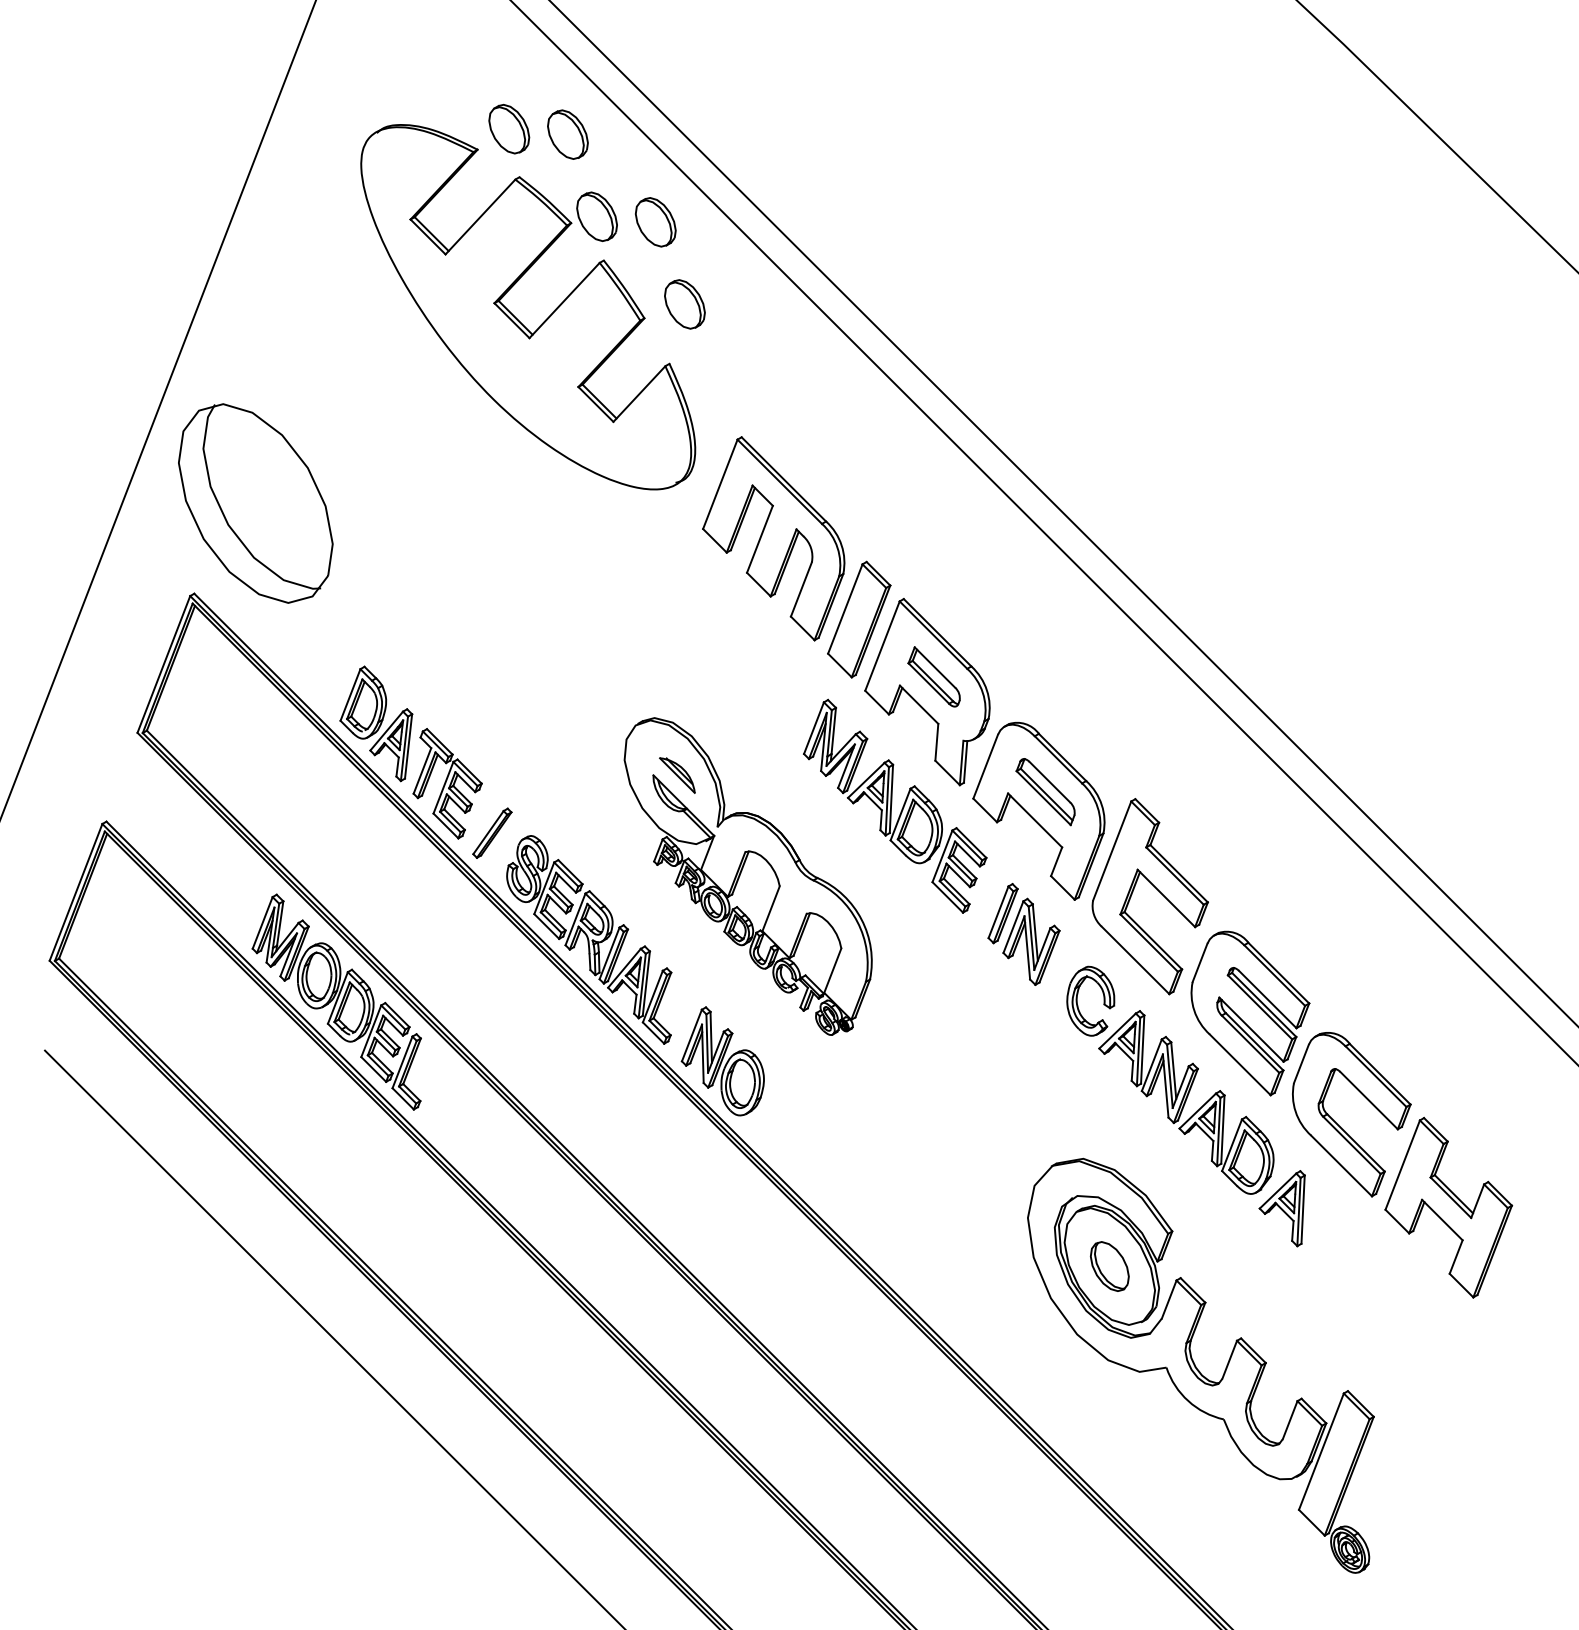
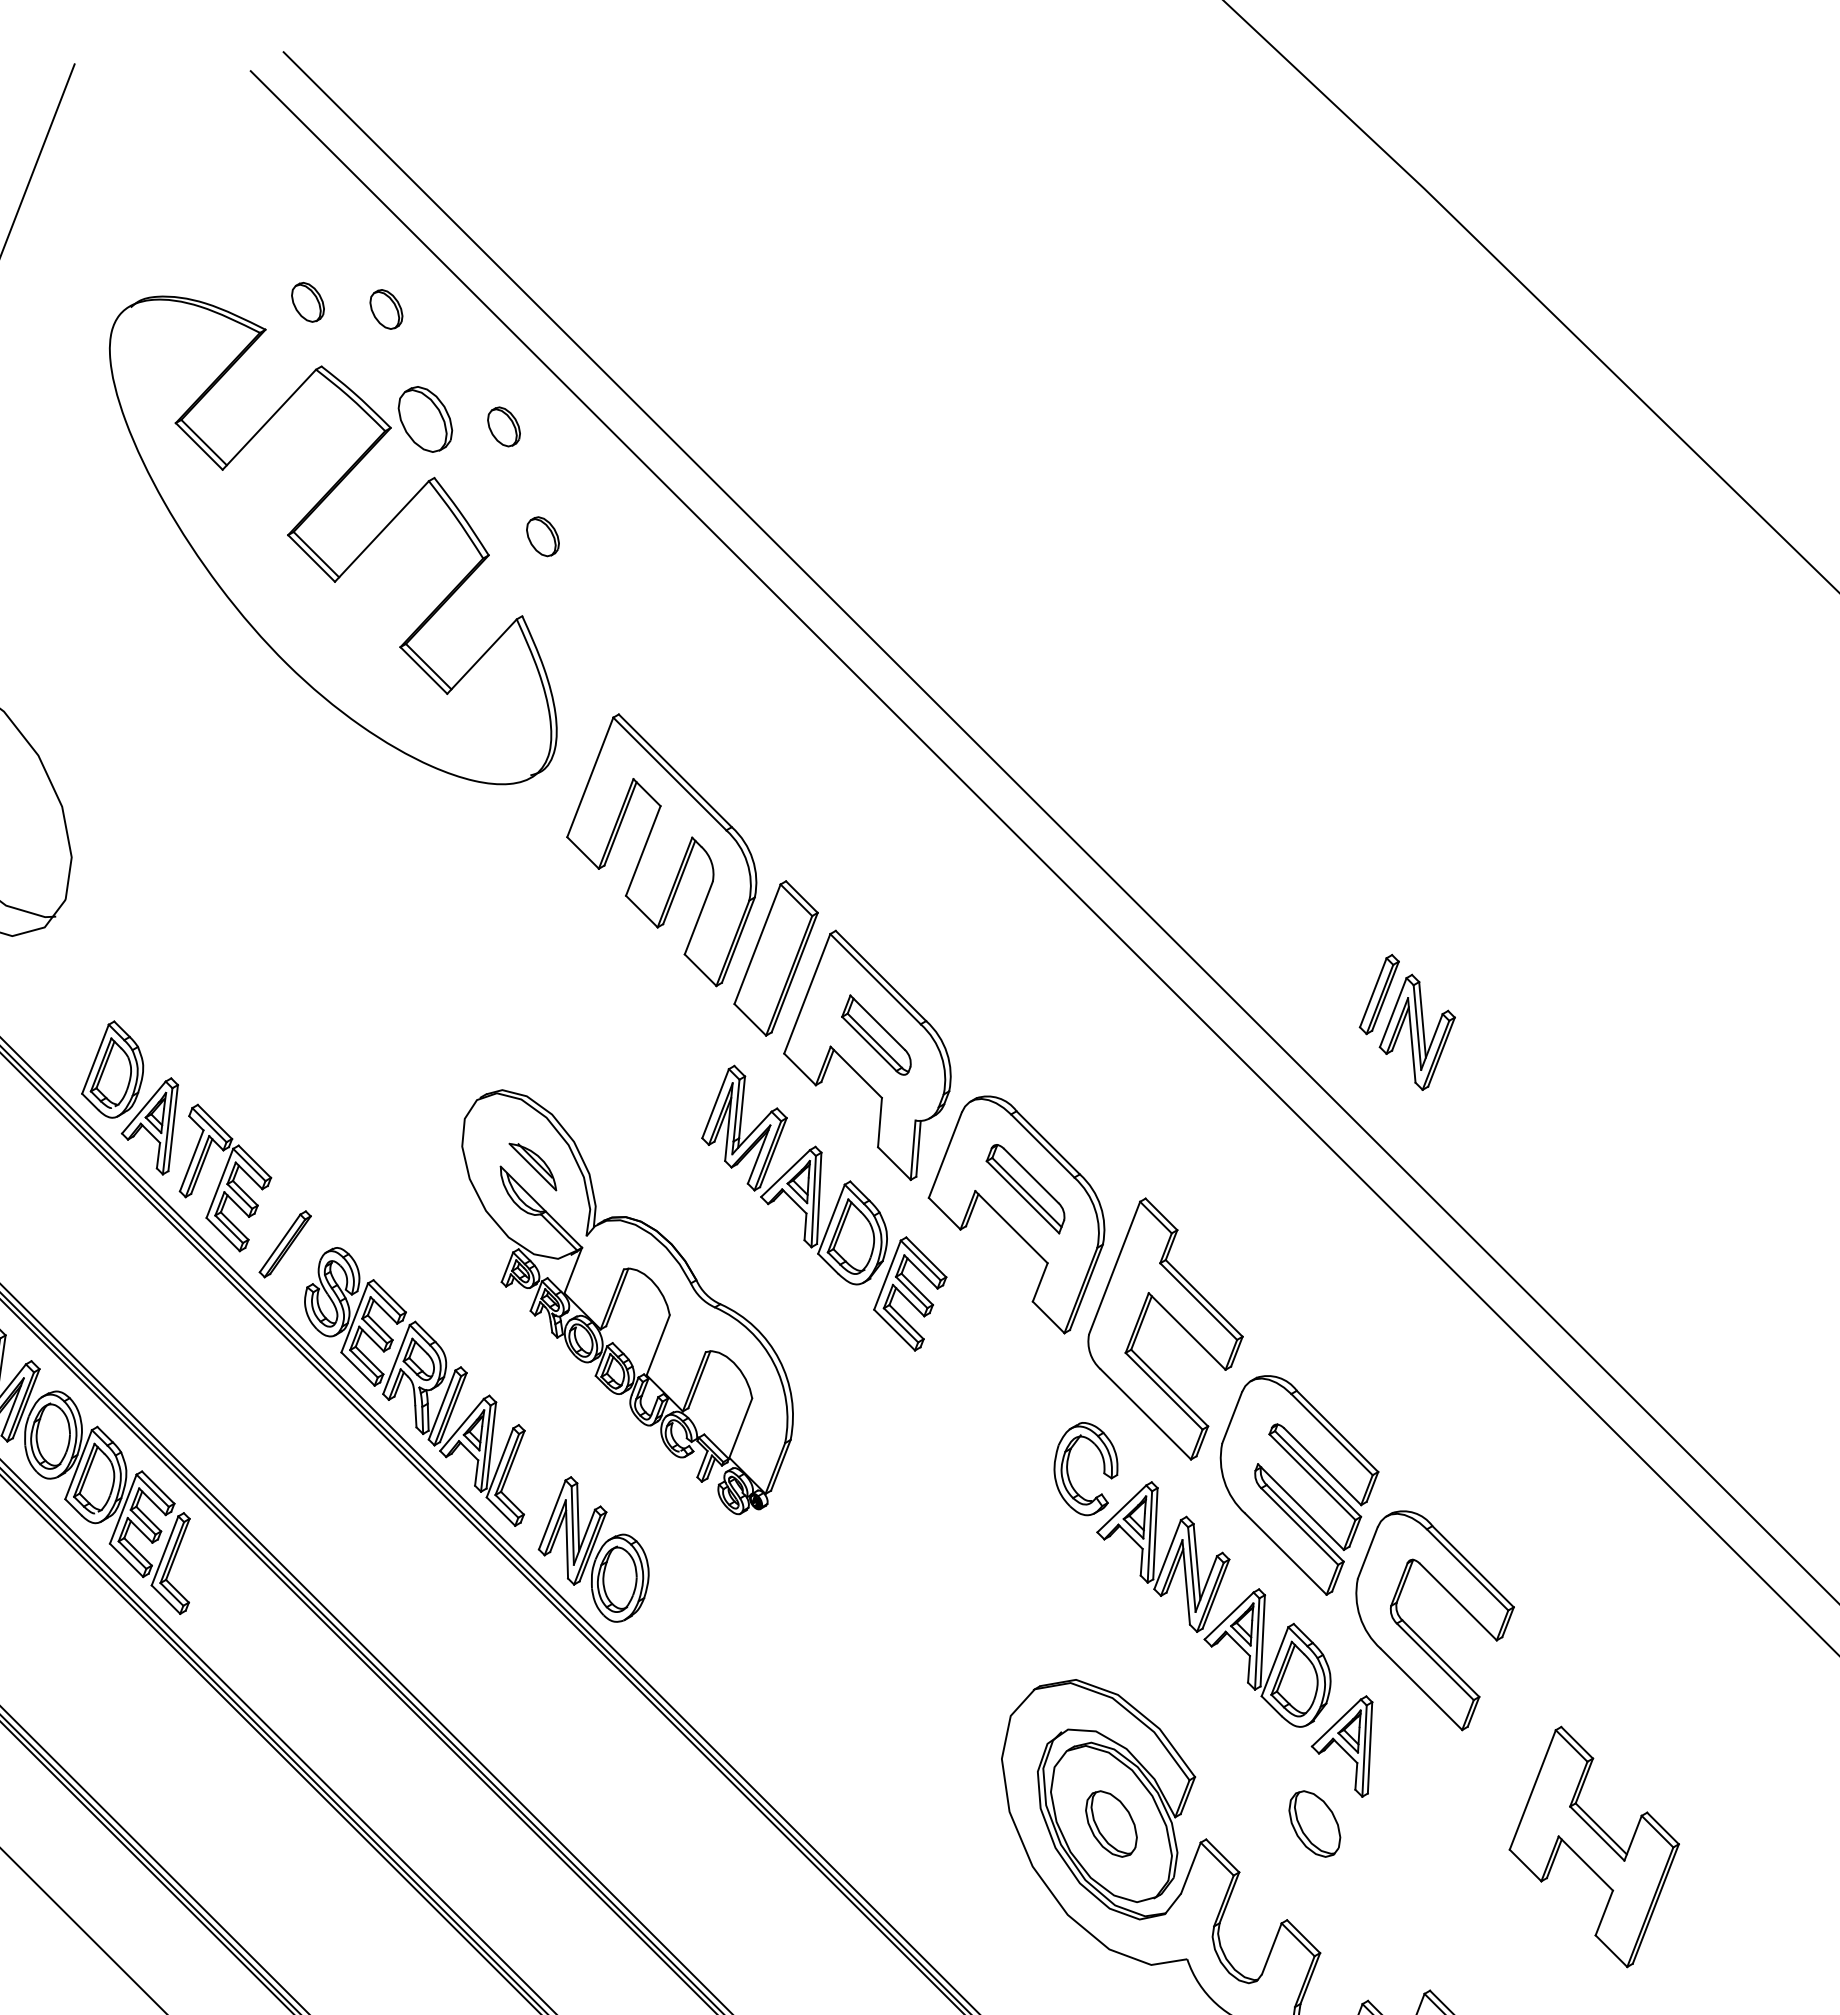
part: (509, 129) -> (308, 302), size x0.6
part: (567, 134) -> (385, 309), size x0.6
part: (655, 222) -> (503, 427), size x0.6
part: (684, 304) -> (542, 536), size x0.6
part: (1023, 934) -> (1406, 1022), moved
part: (1448, 1207) -> (1594, 1846), moved
part: (1261, 1266) -> (1314, 1823), added

